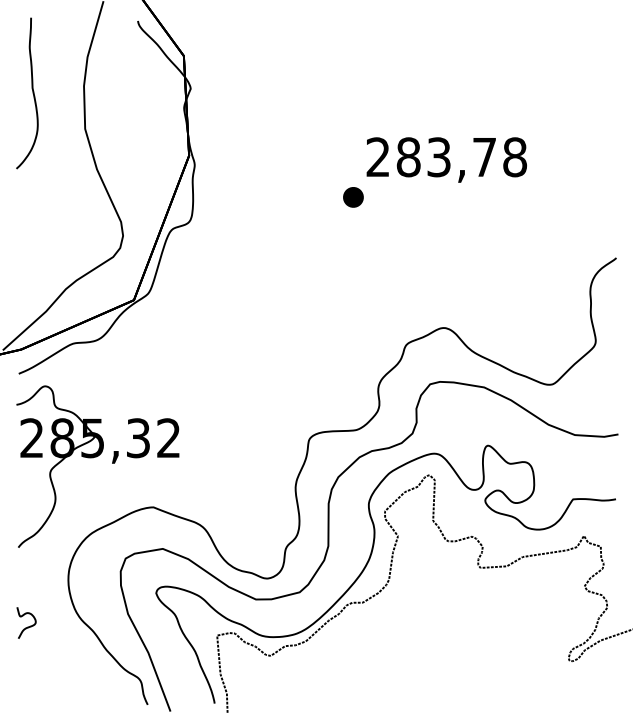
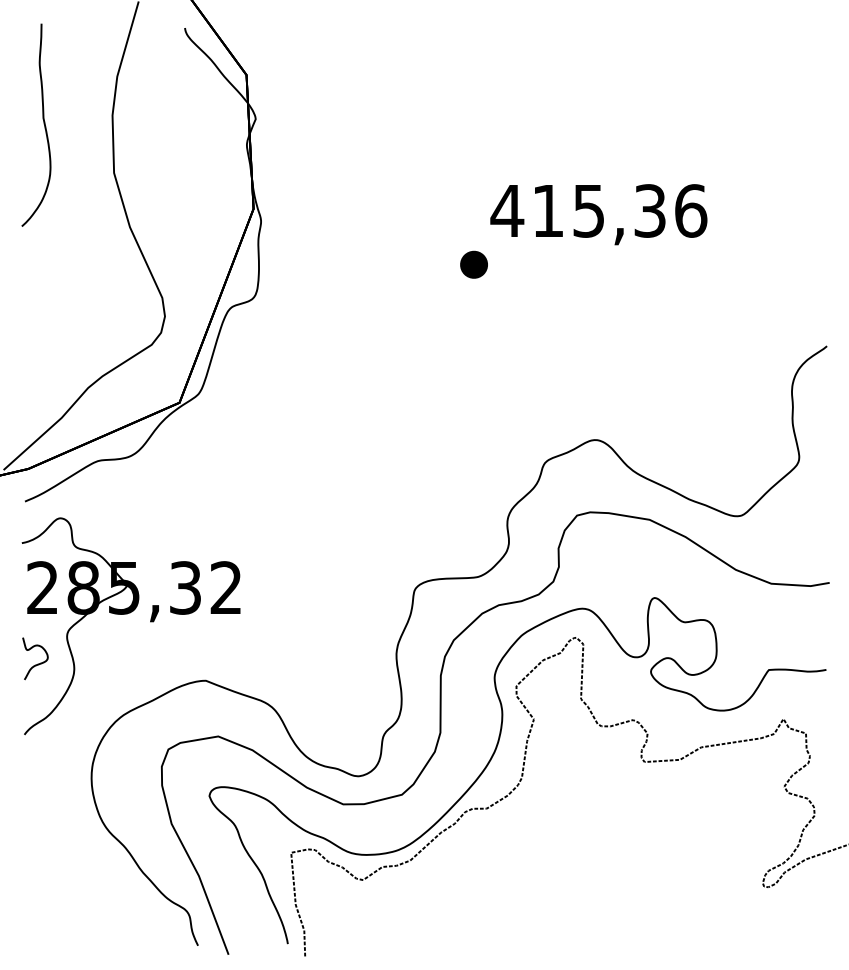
text: (446, 157) -> (598, 211), 283,78 -> 415,36
curve: (27, 626) -> (36, 663), moved

